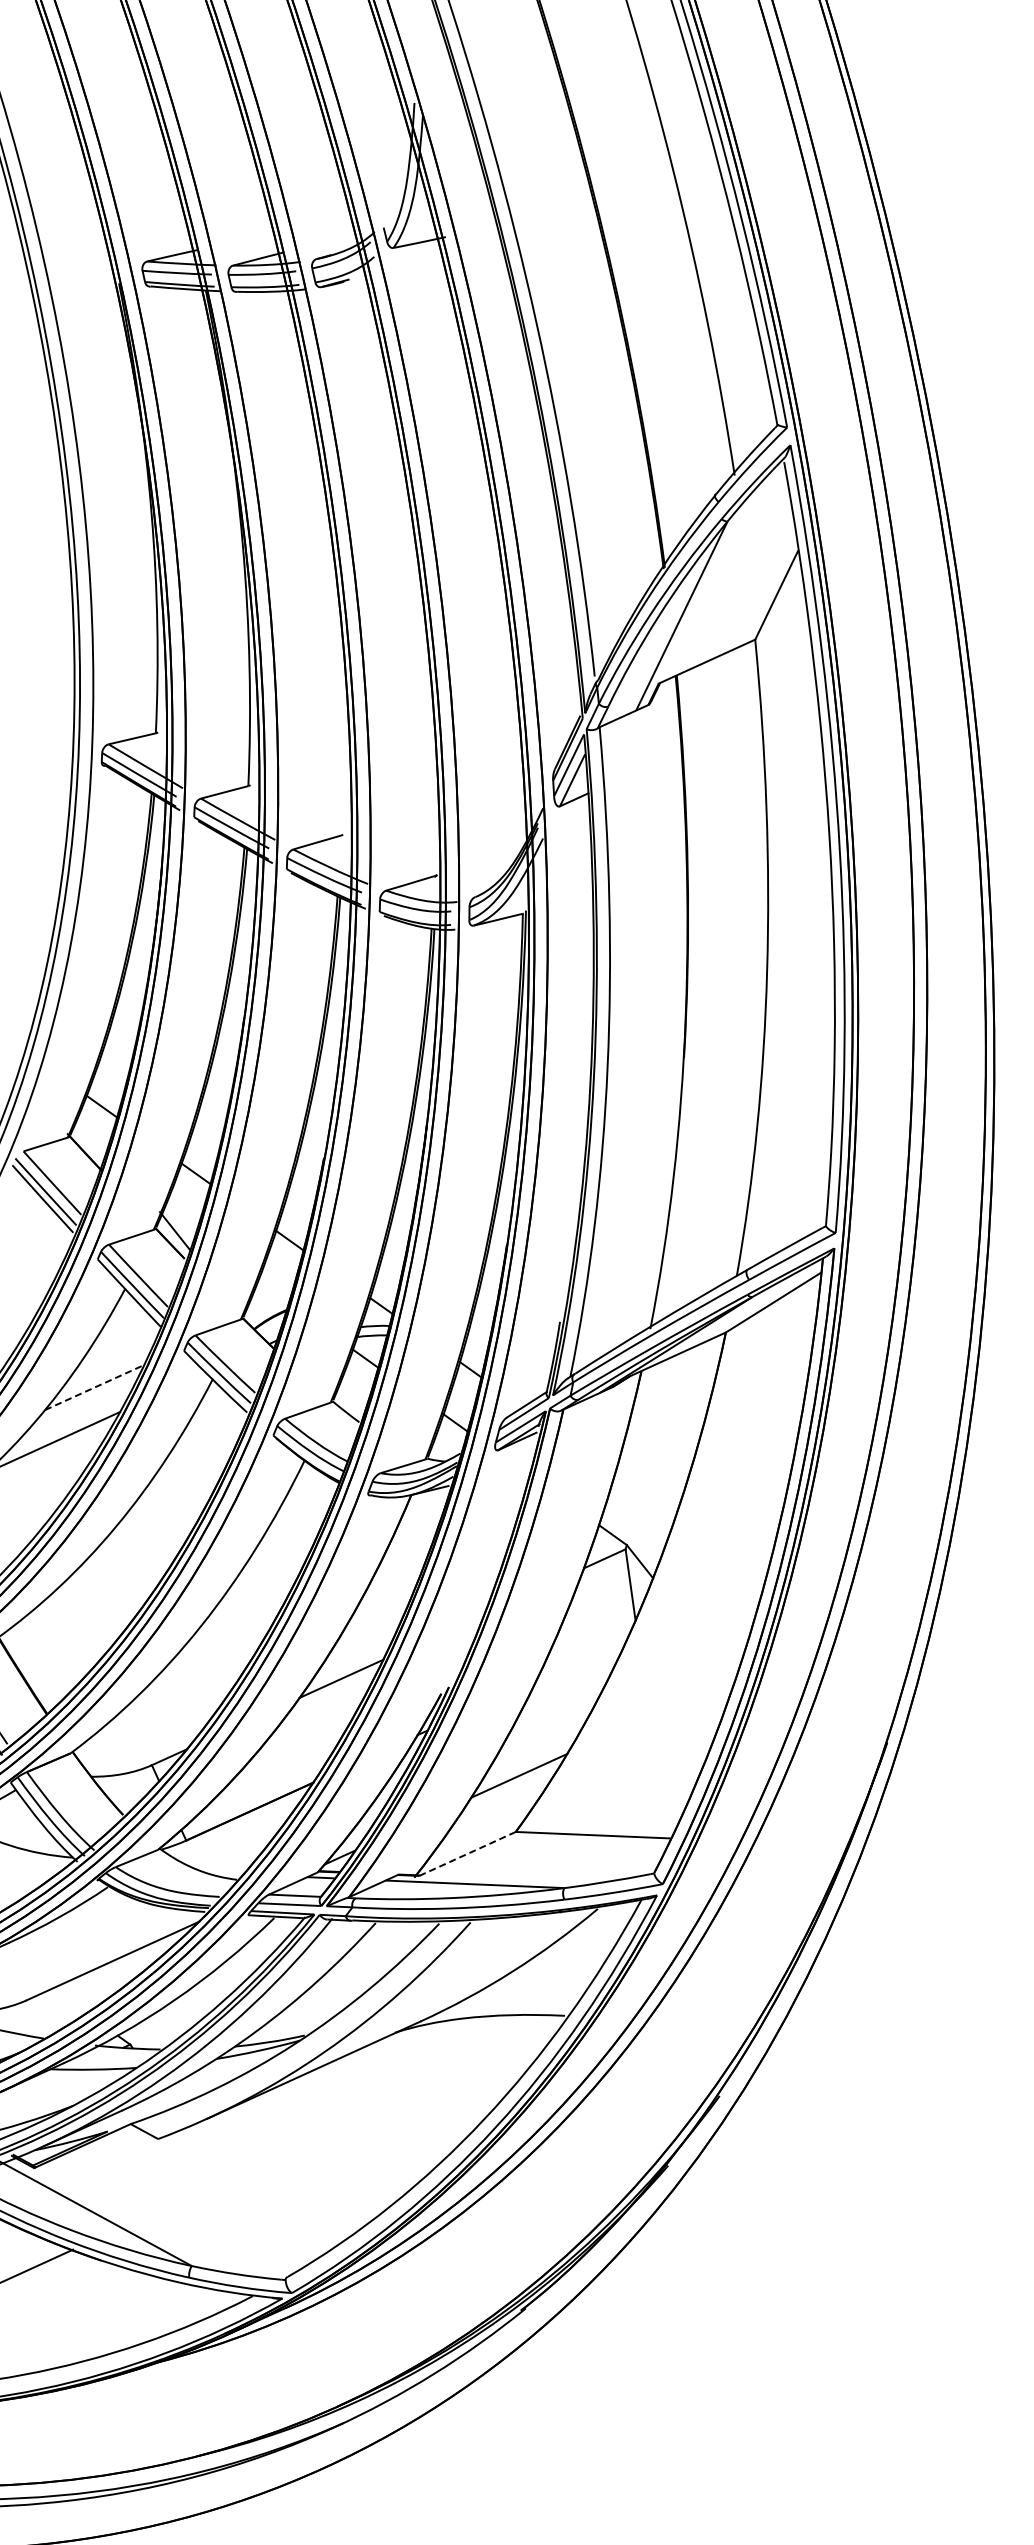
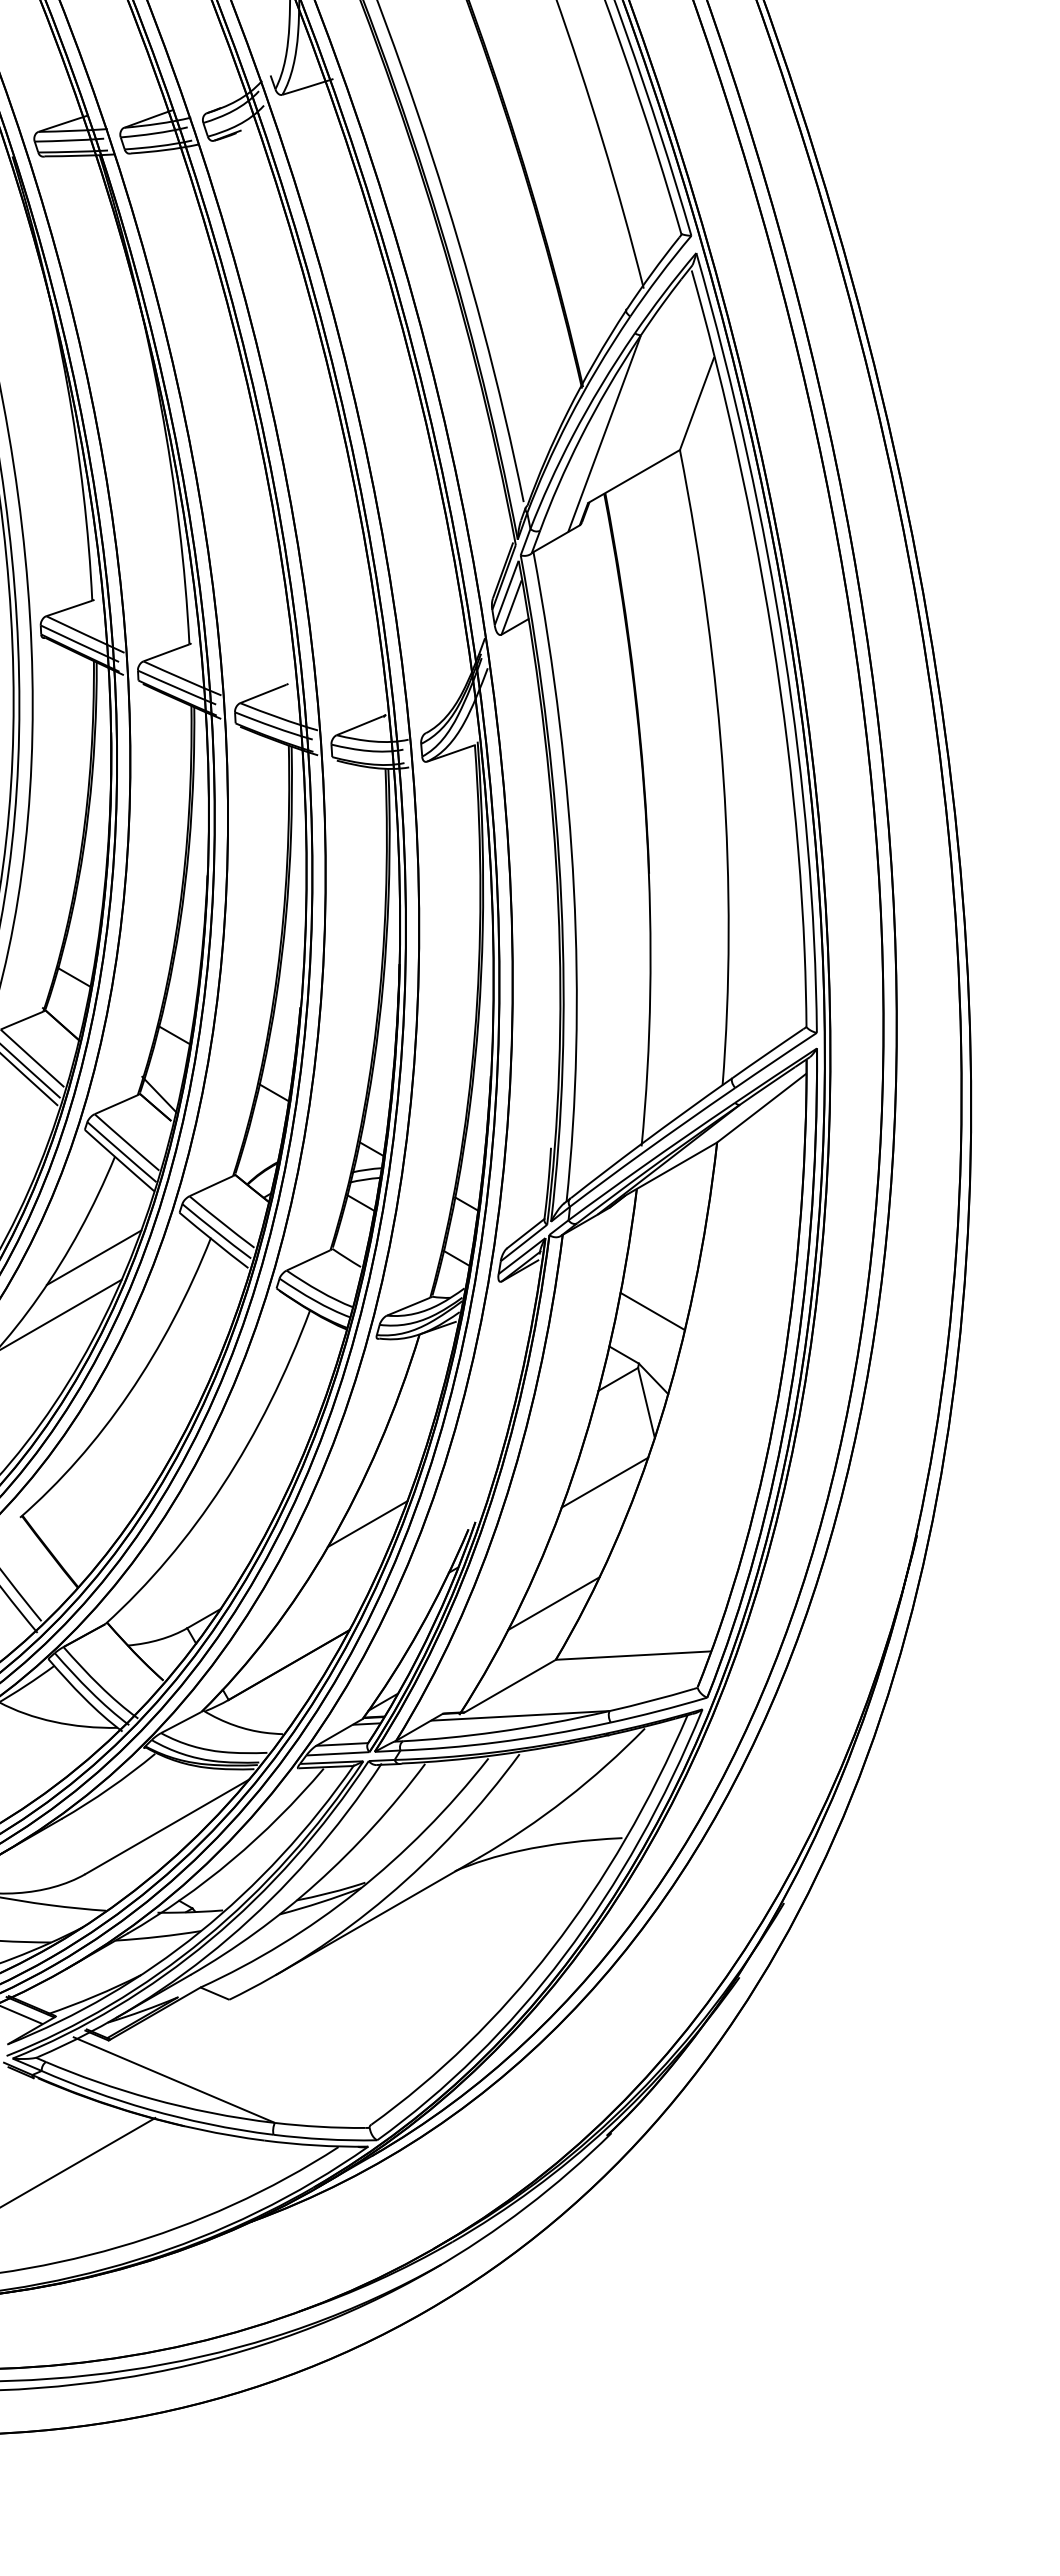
line: (95, 1387) -> (94, 1257), dashed -> solid
line: (645, 1494) -> (652, 1311), added
line: (581, 1660) -> (604, 1482), added
line: (467, 1854) -> (509, 1686), dashed -> solid

